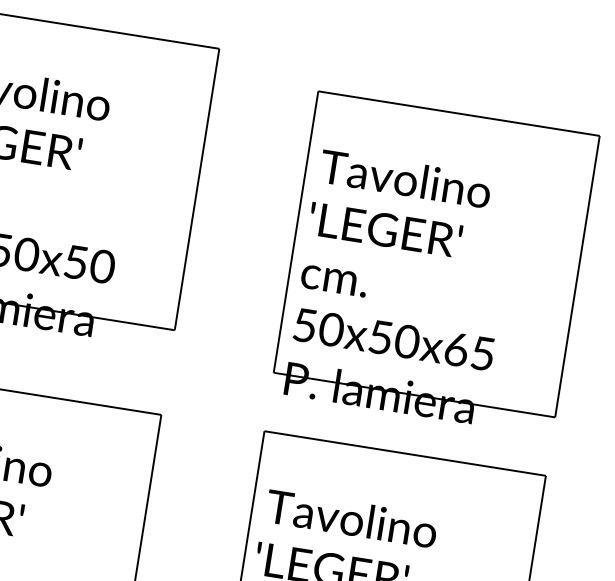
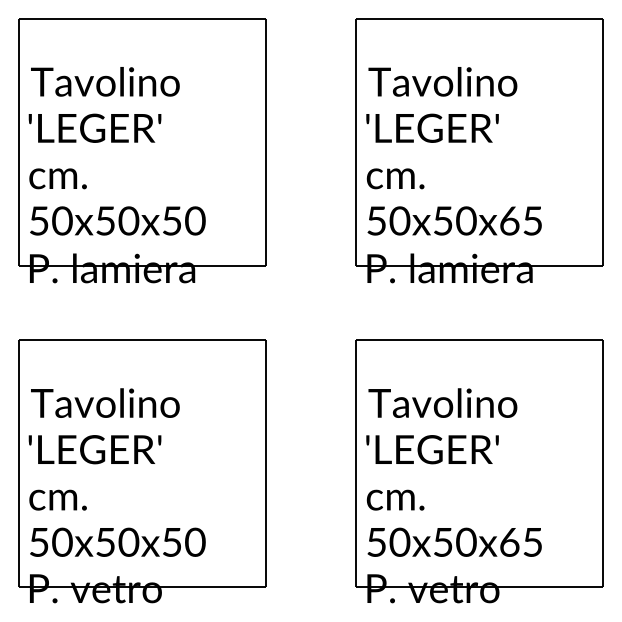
part: (434, 263) -> (479, 150), moved

